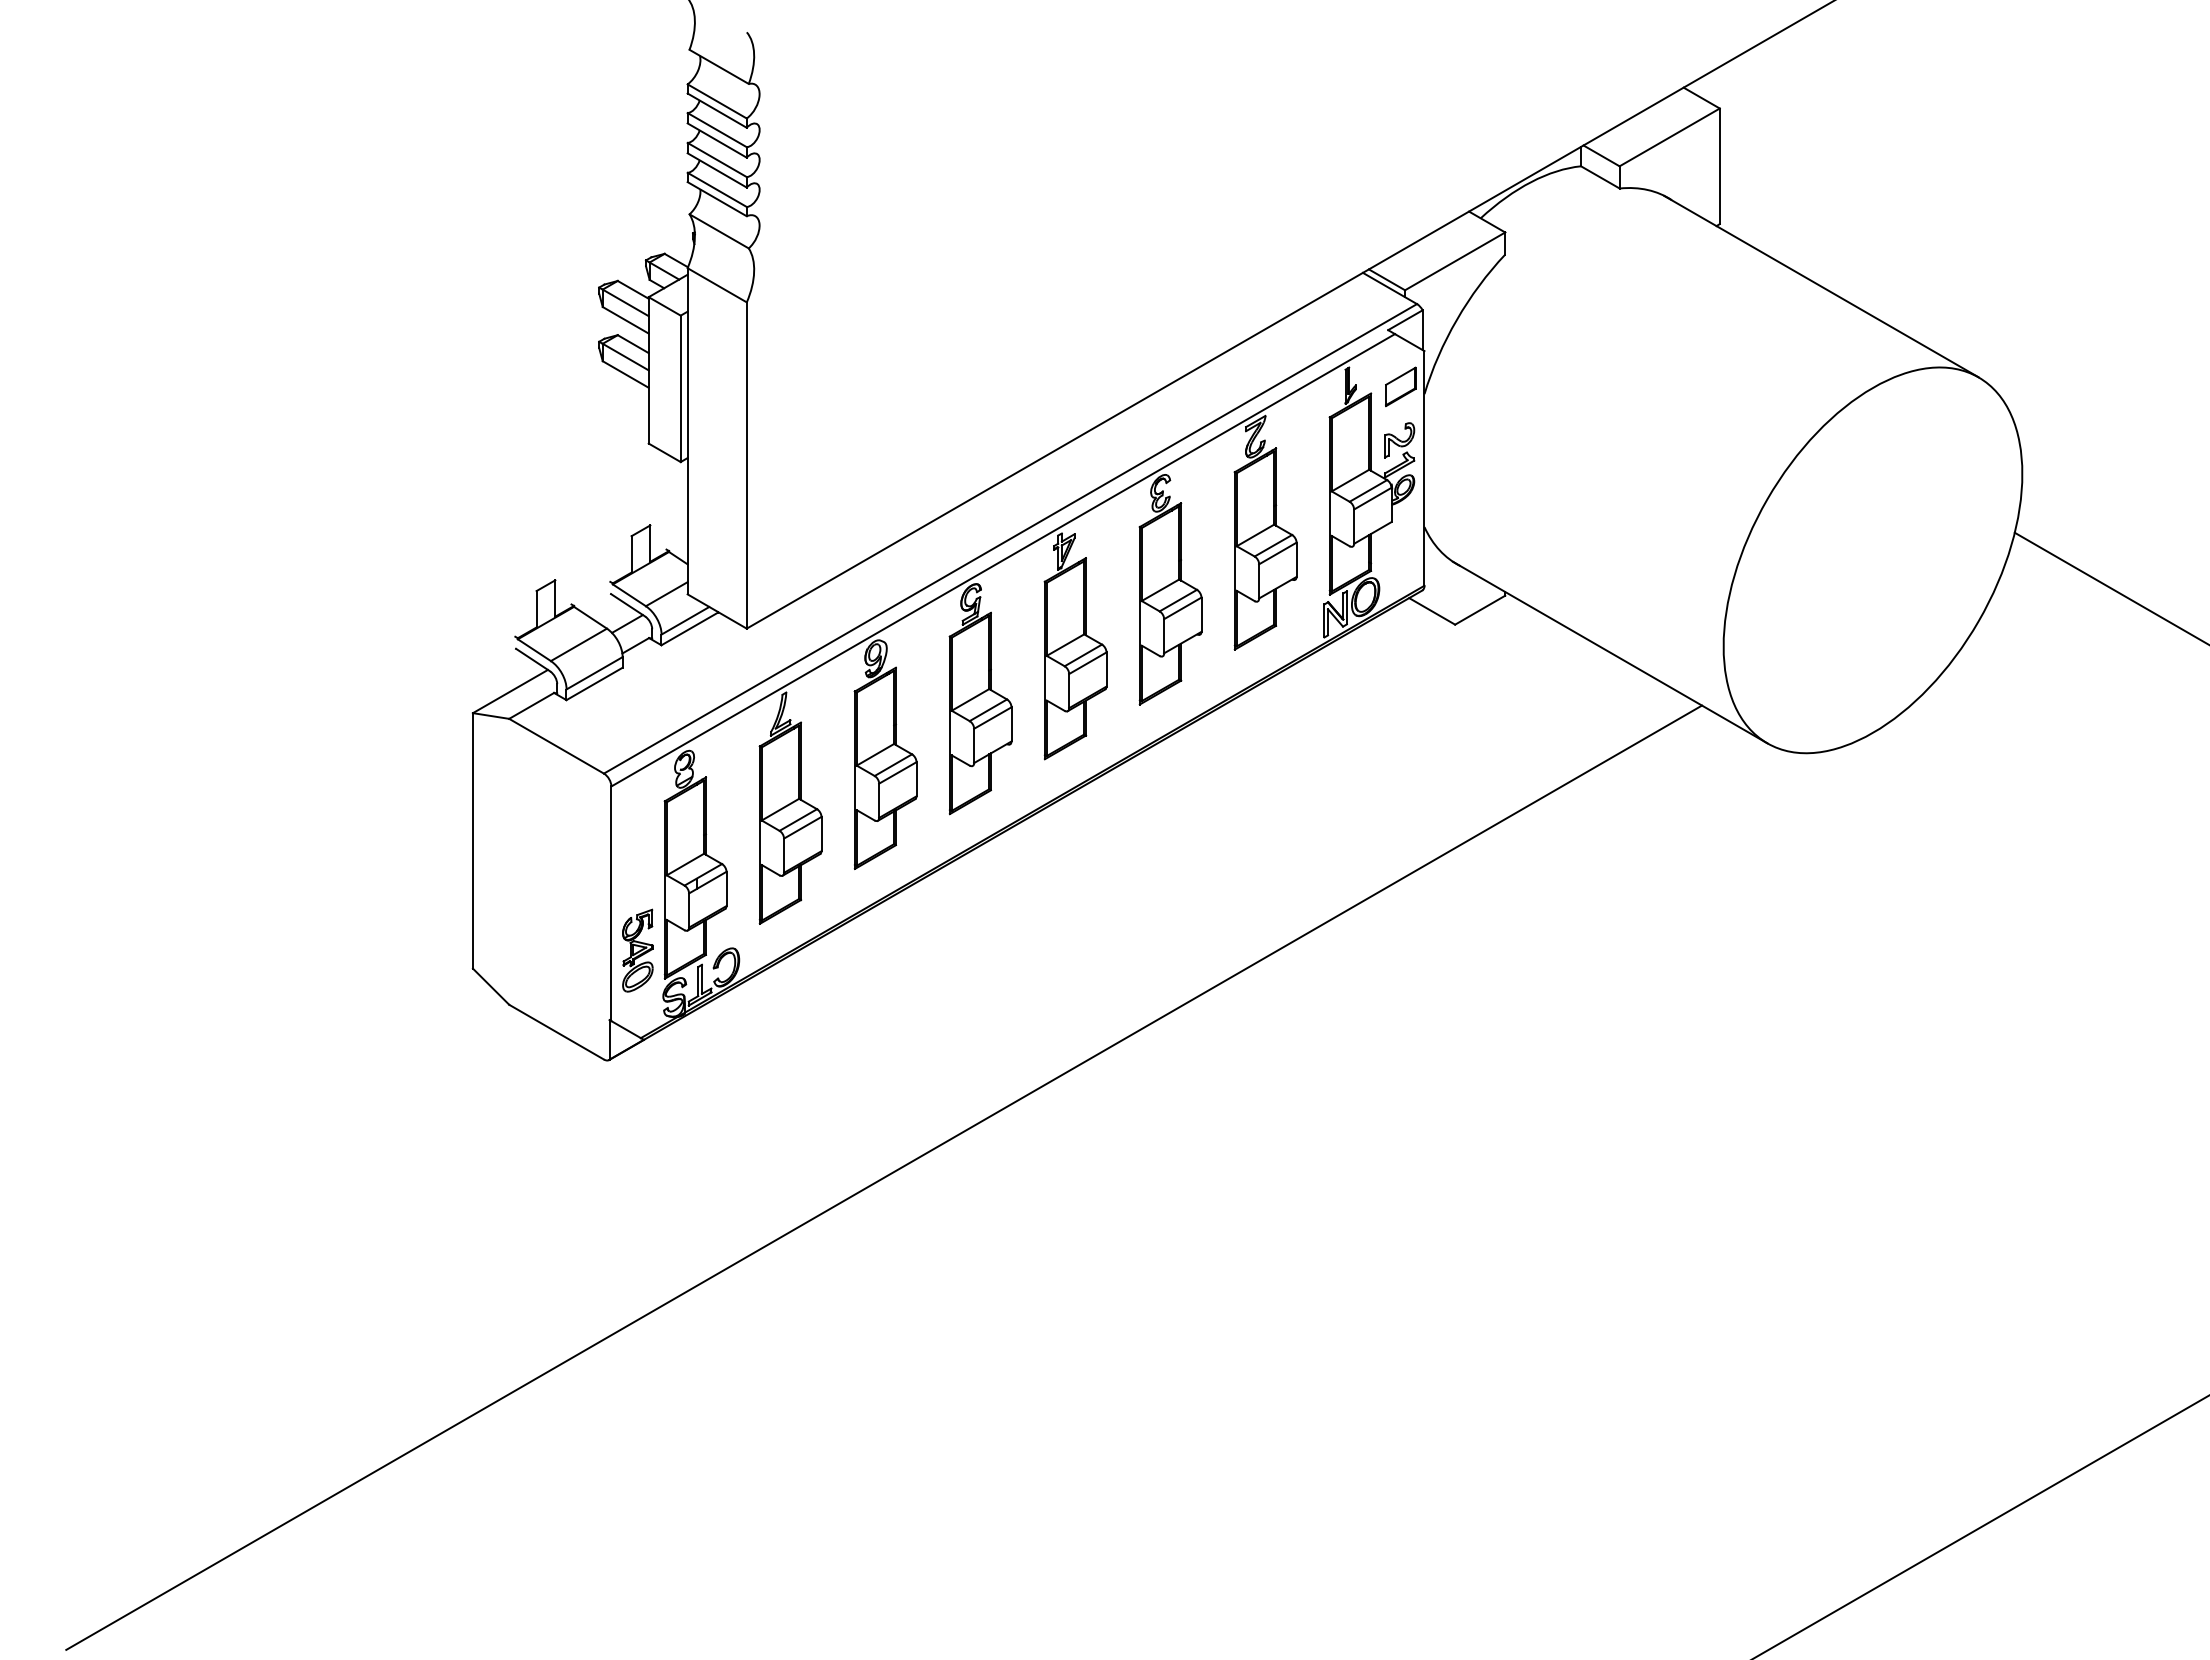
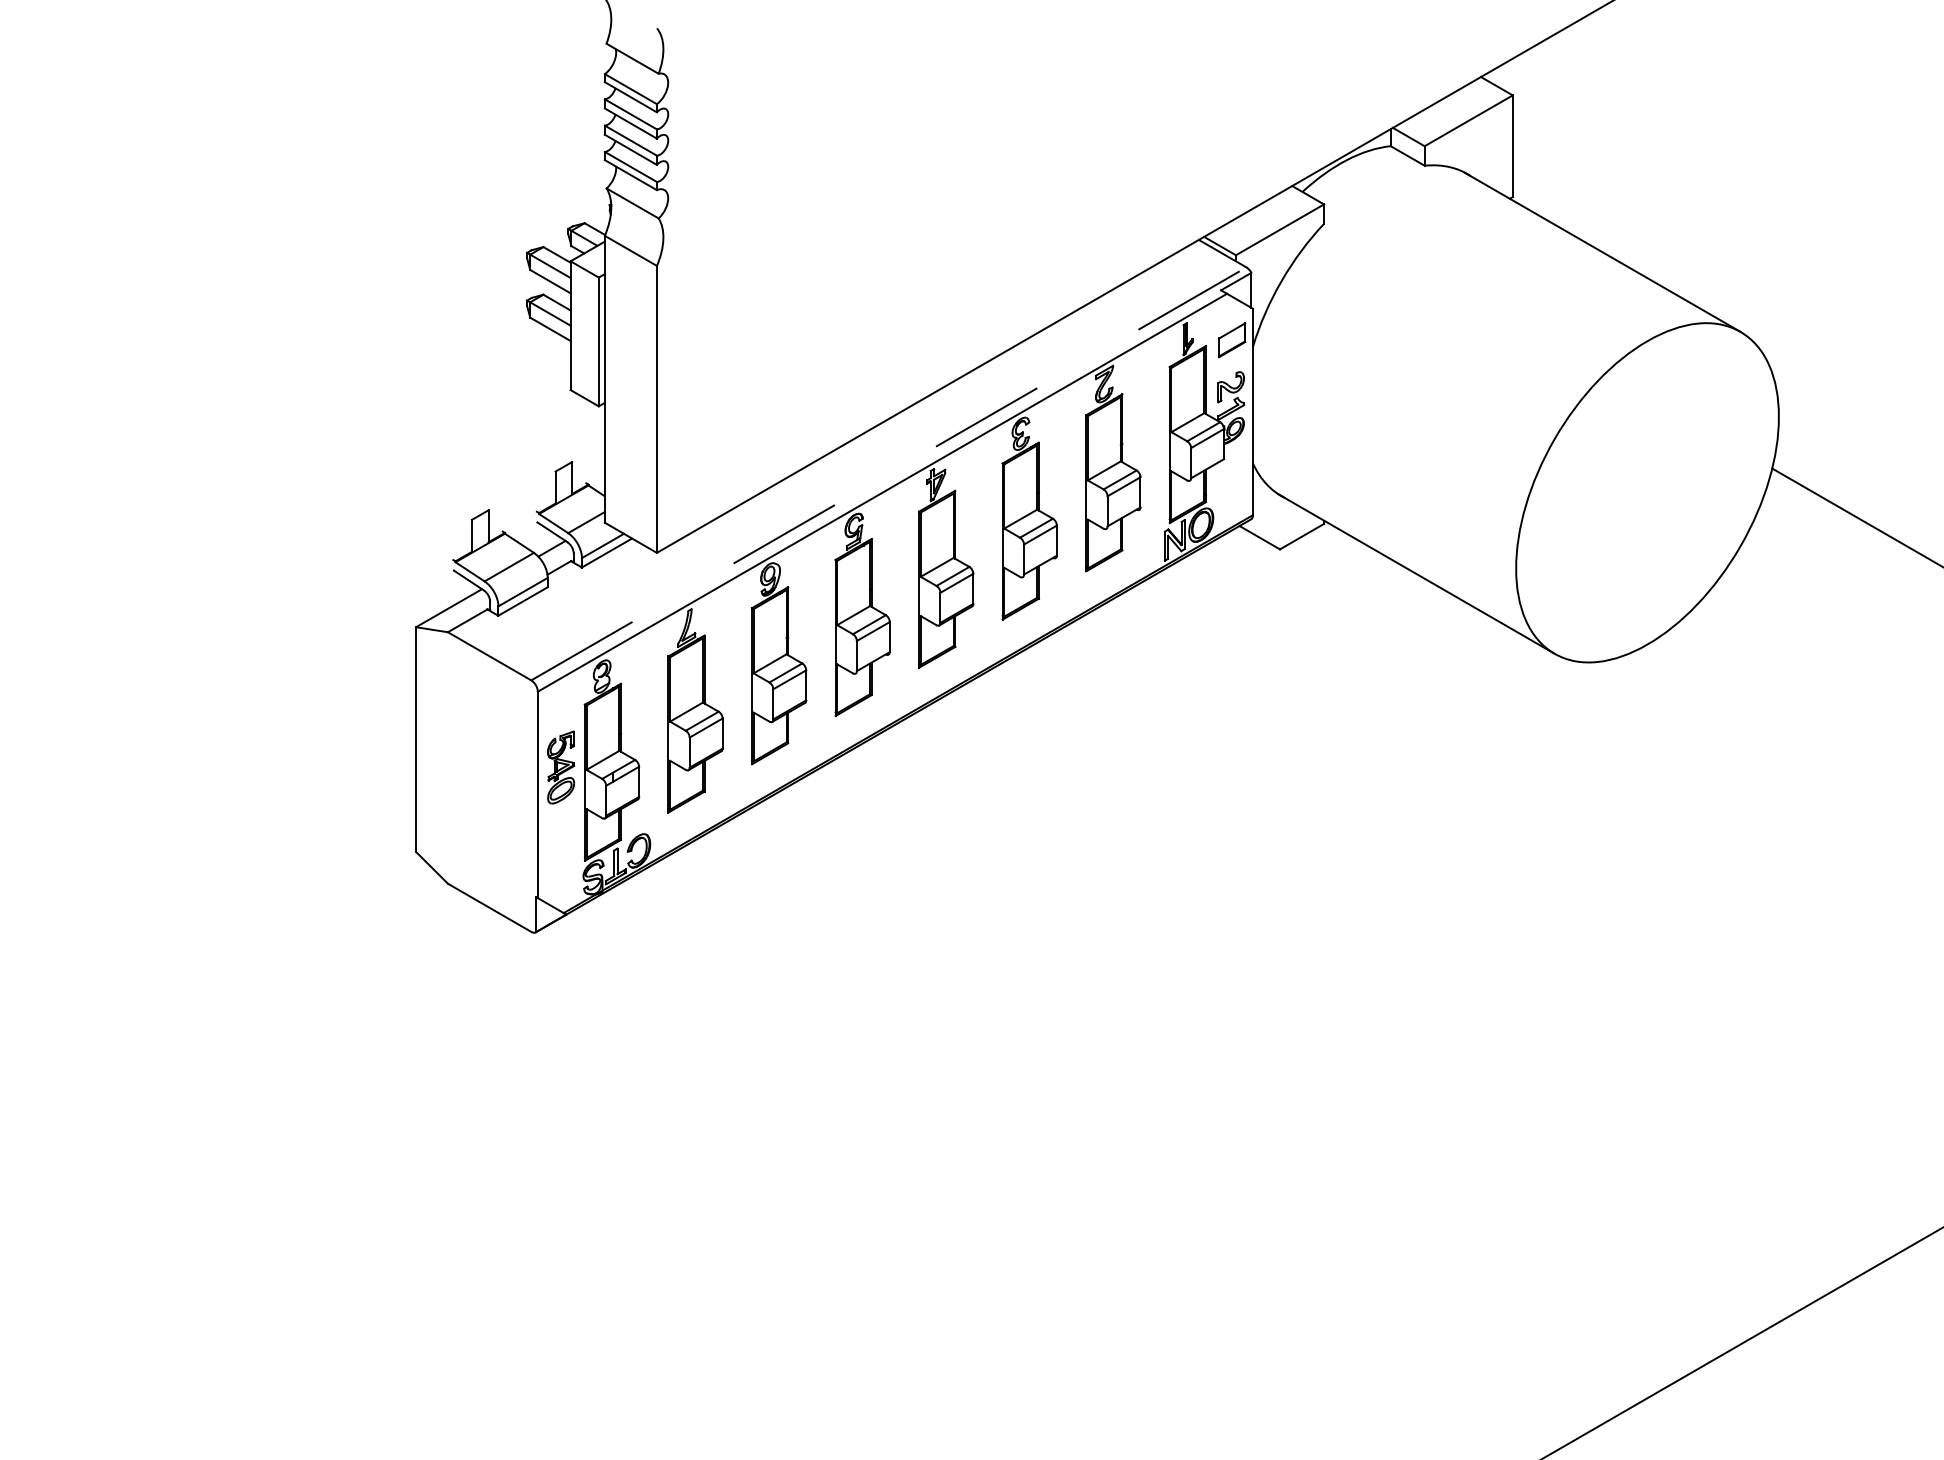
line: (1010, 538) -> (888, 473), solid -> dashed
part: (637, 950) -> (560, 767), moved
line: (884, 1177) -> (778, 1035), removed

